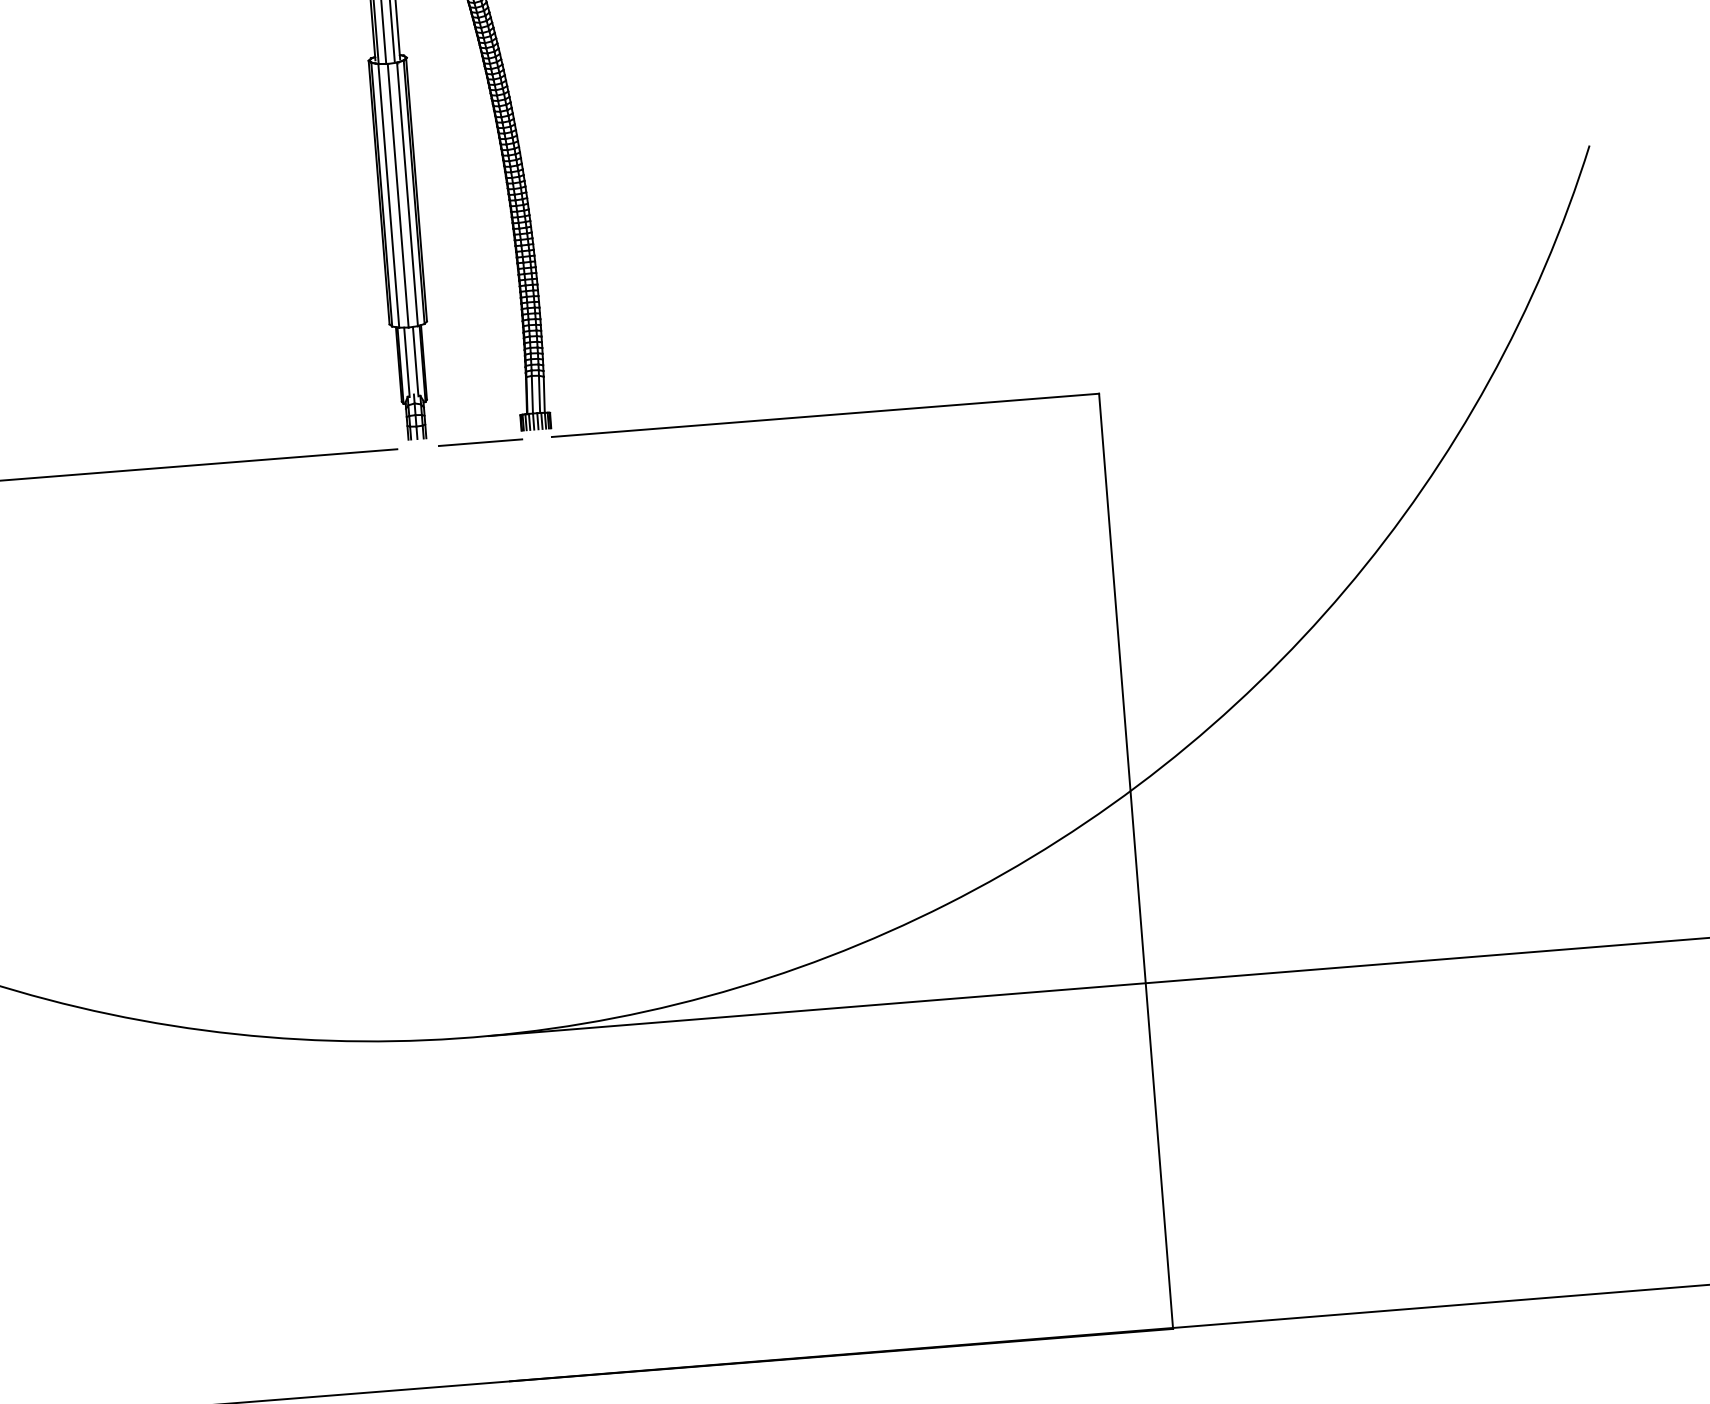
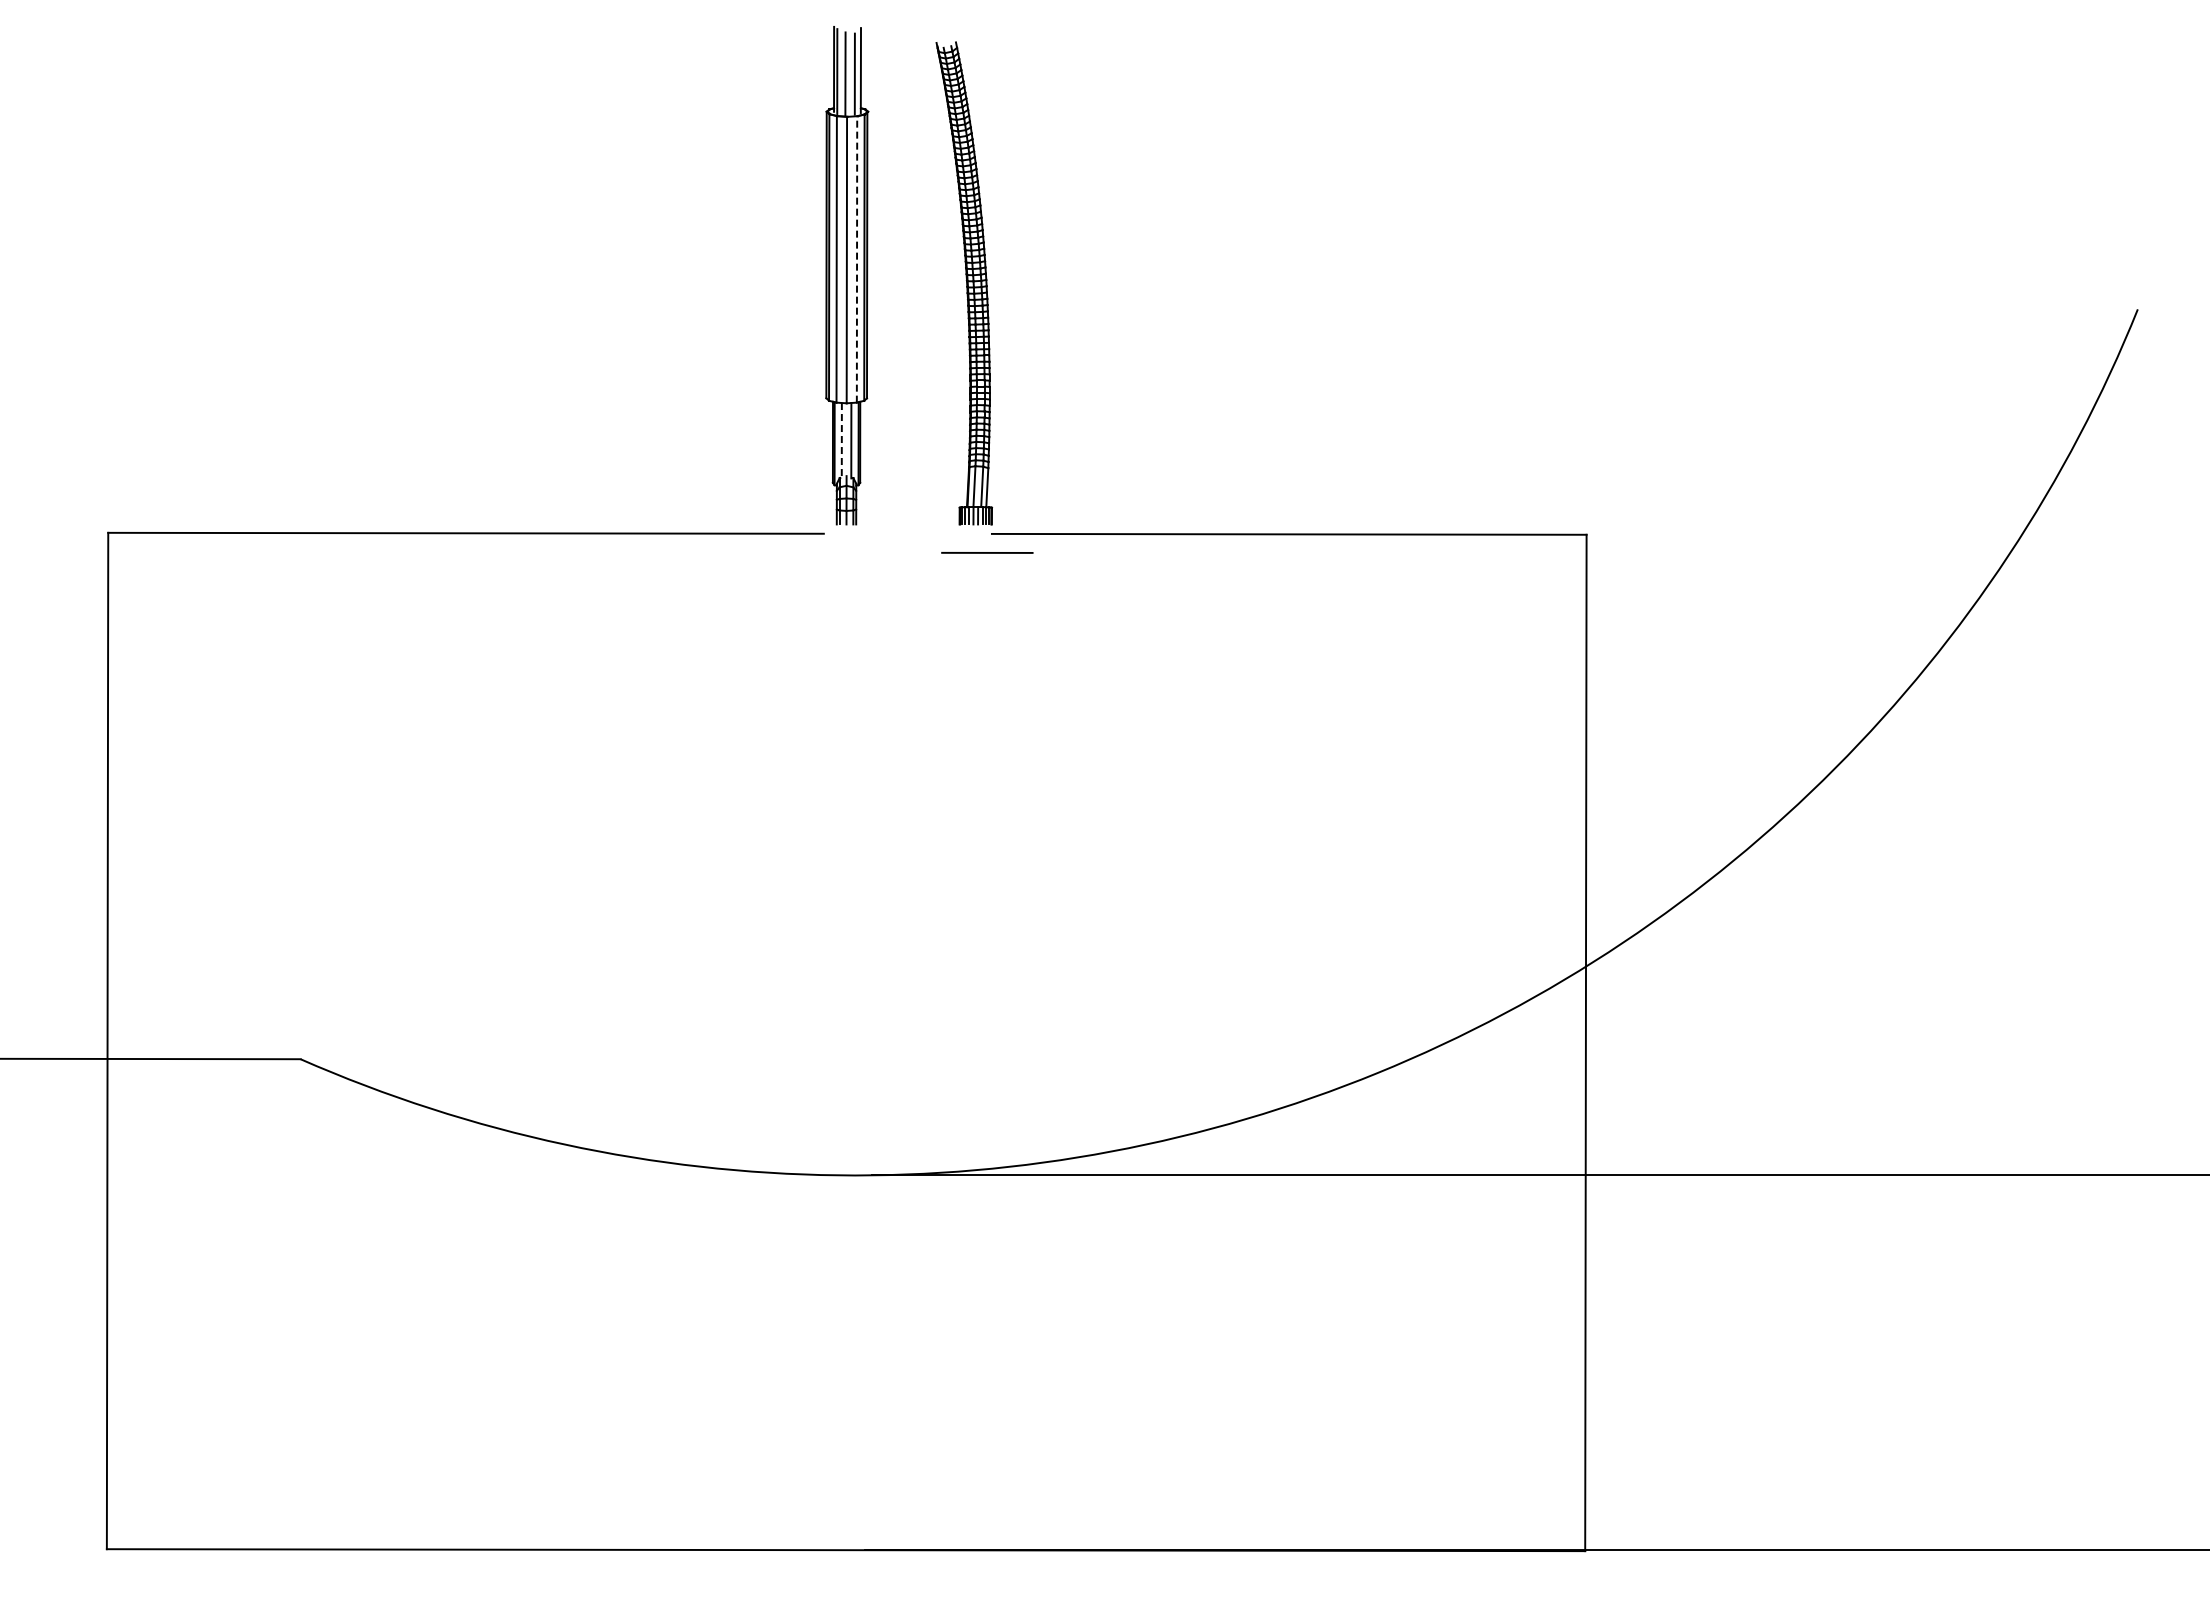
line: (407, 193) -> (857, 258), solid -> dashed
line: (406, 362) -> (841, 440), solid -> dashed
line: (480, 442) -> (987, 552), moved

